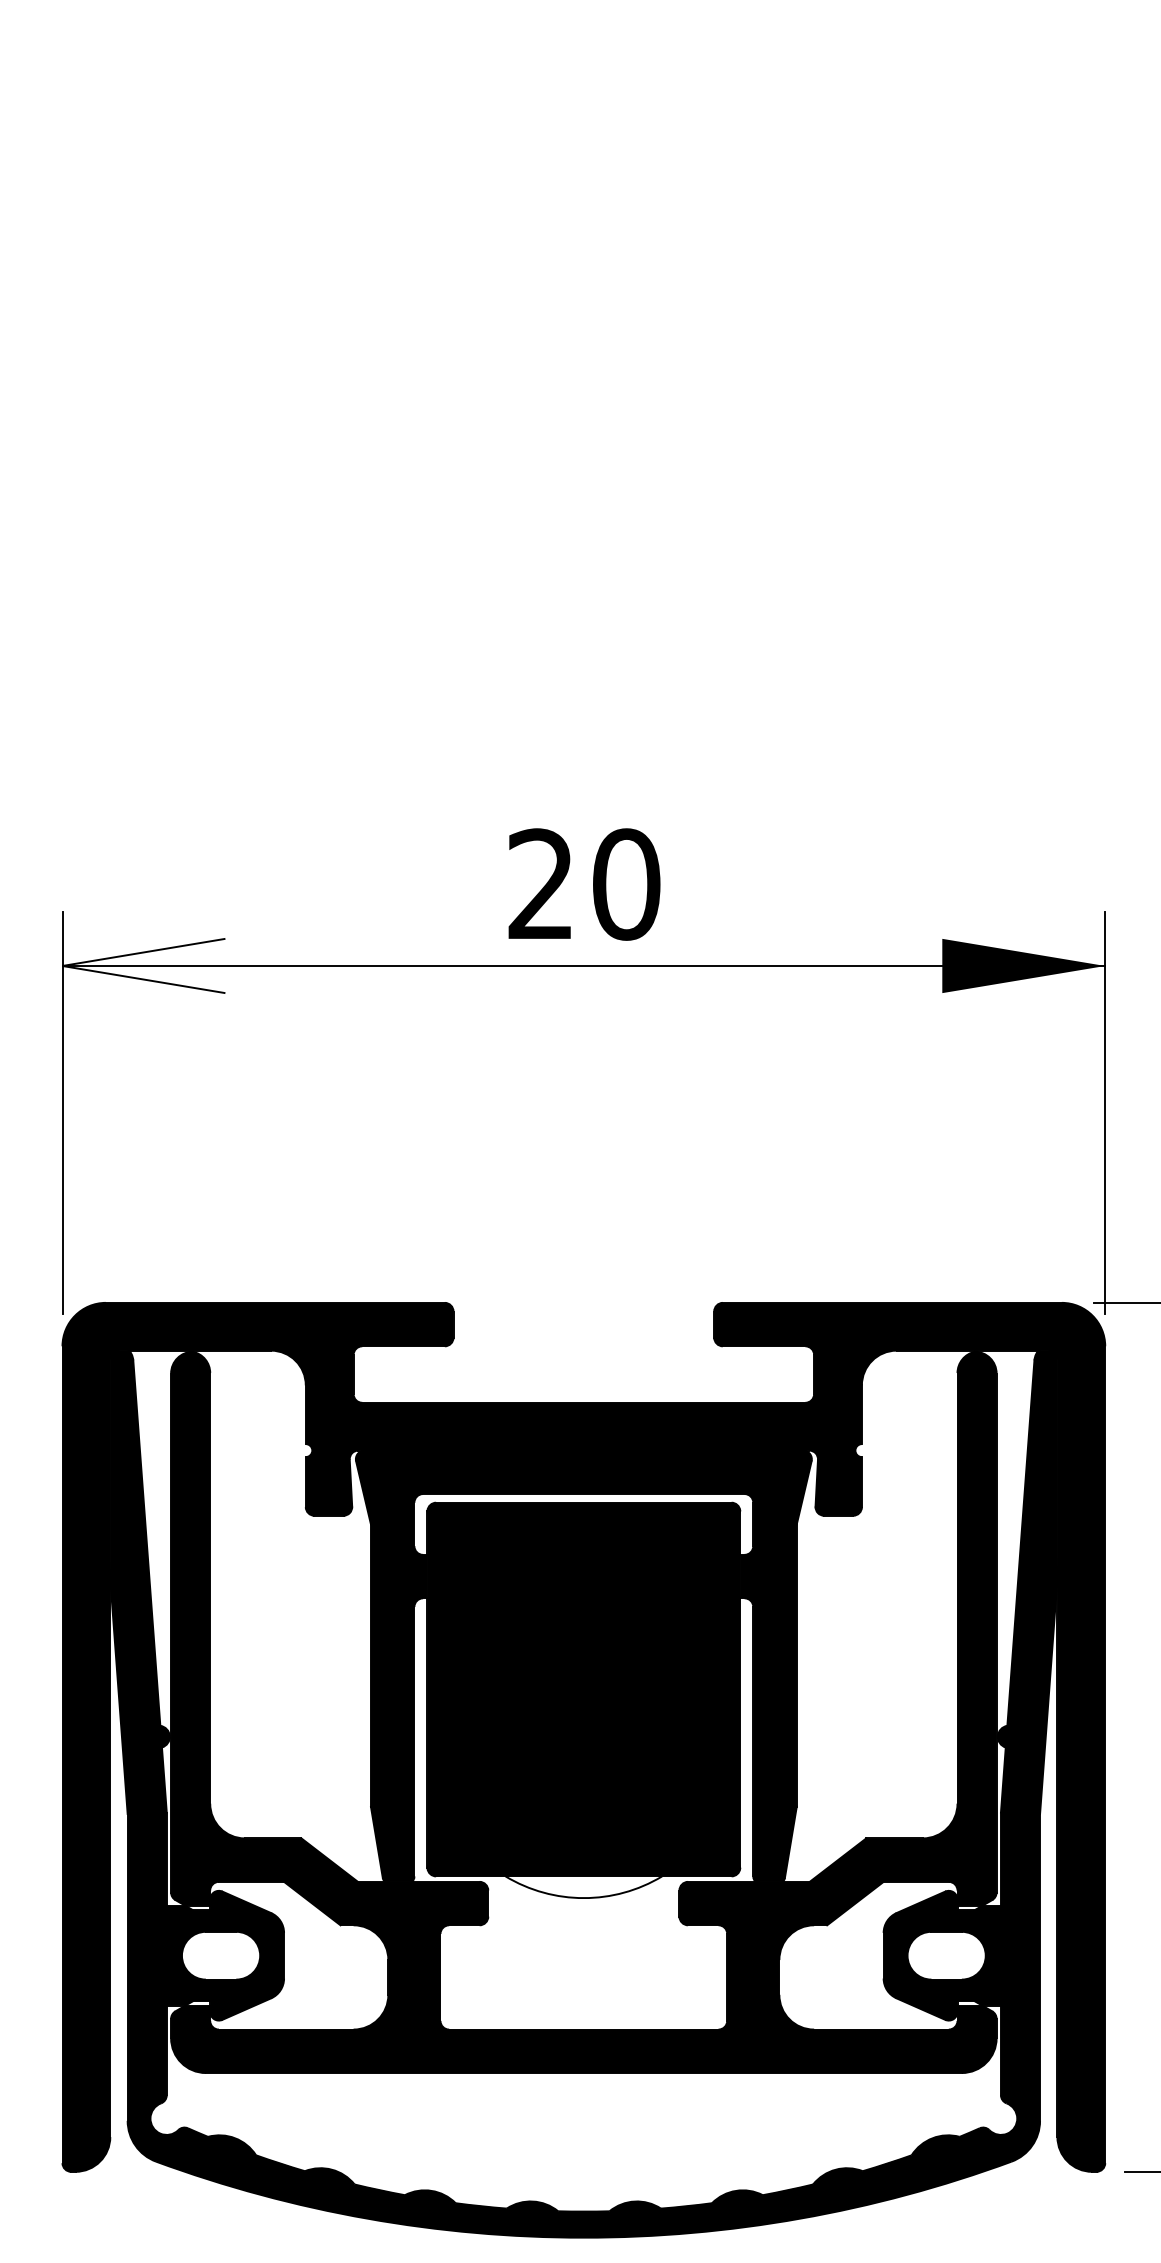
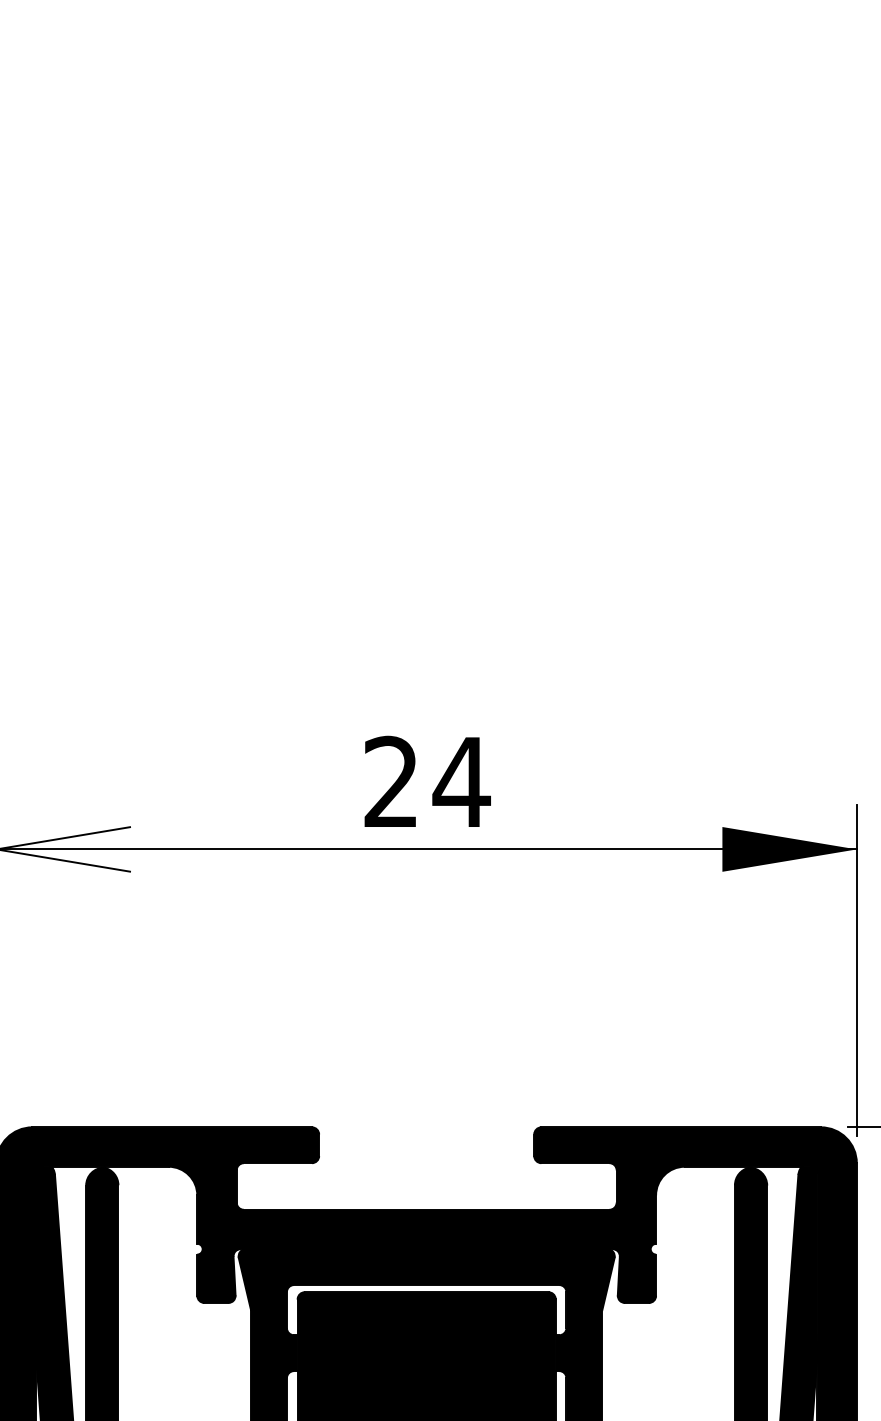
text: (625, 884) -> (461, 782), 20 -> 24

